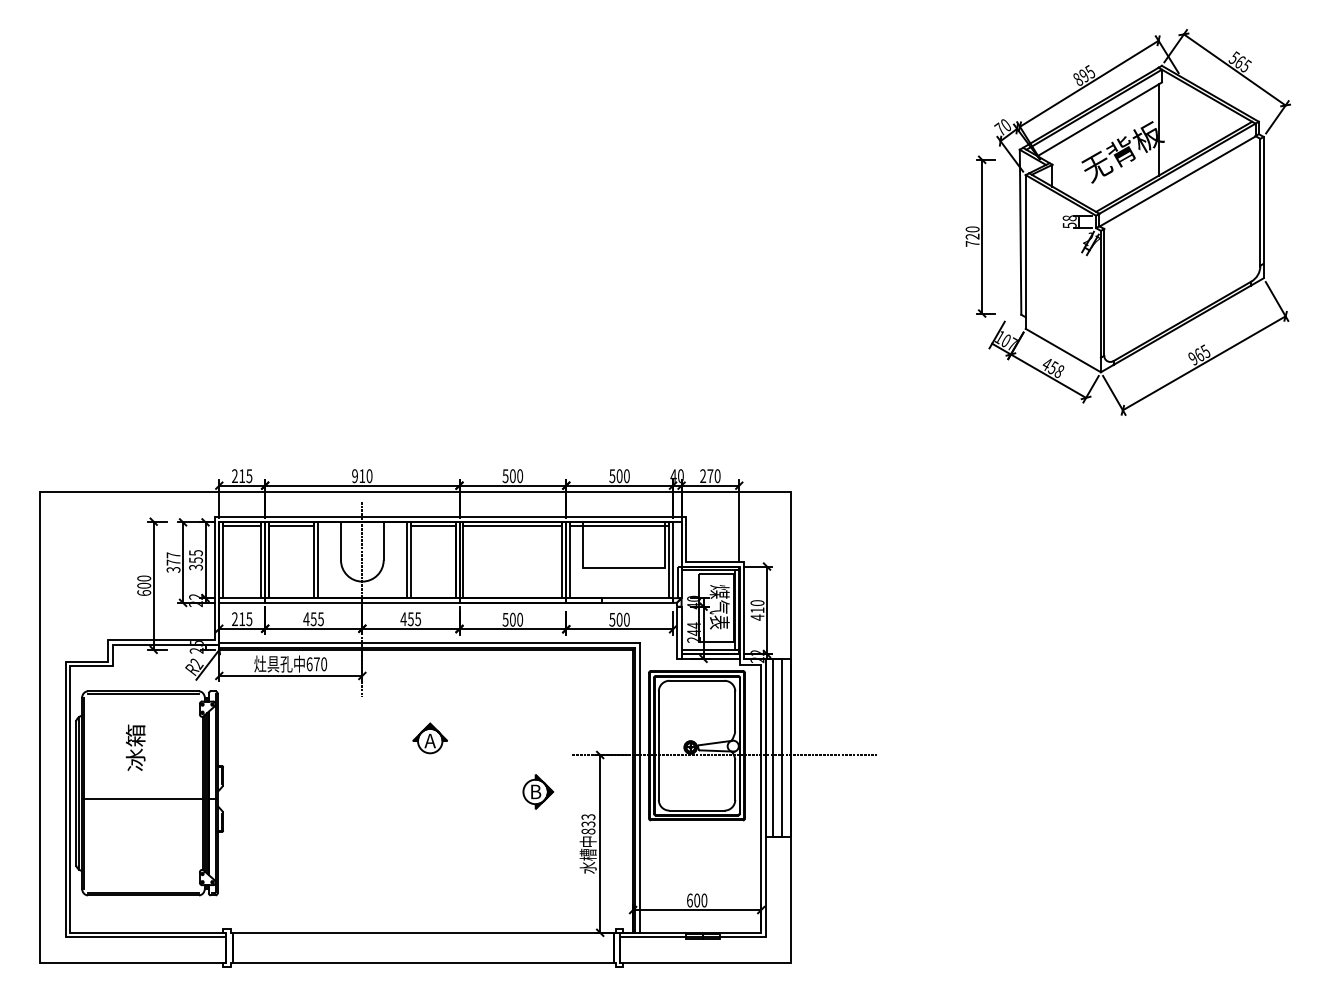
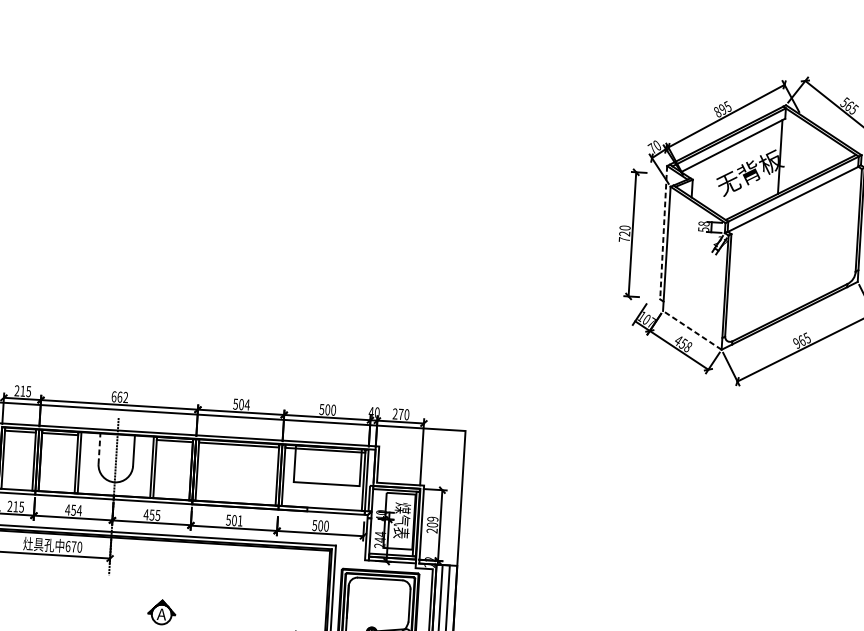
line: (1020, 232) -> (663, 232), solid -> dashed
line: (1062, 350) -> (691, 330), solid -> dashed
text: (362, 476) -> (120, 397), 910 -> 662
text: (519, 476) -> (246, 405), 500 -> 504
line: (340, 541) -> (99, 448), solid -> dashed
text: (757, 610) -> (432, 525), 410 -> 209
text: (320, 619) -> (79, 510), 455 -> 454
text: (520, 619) -> (240, 520), 500 -> 501

